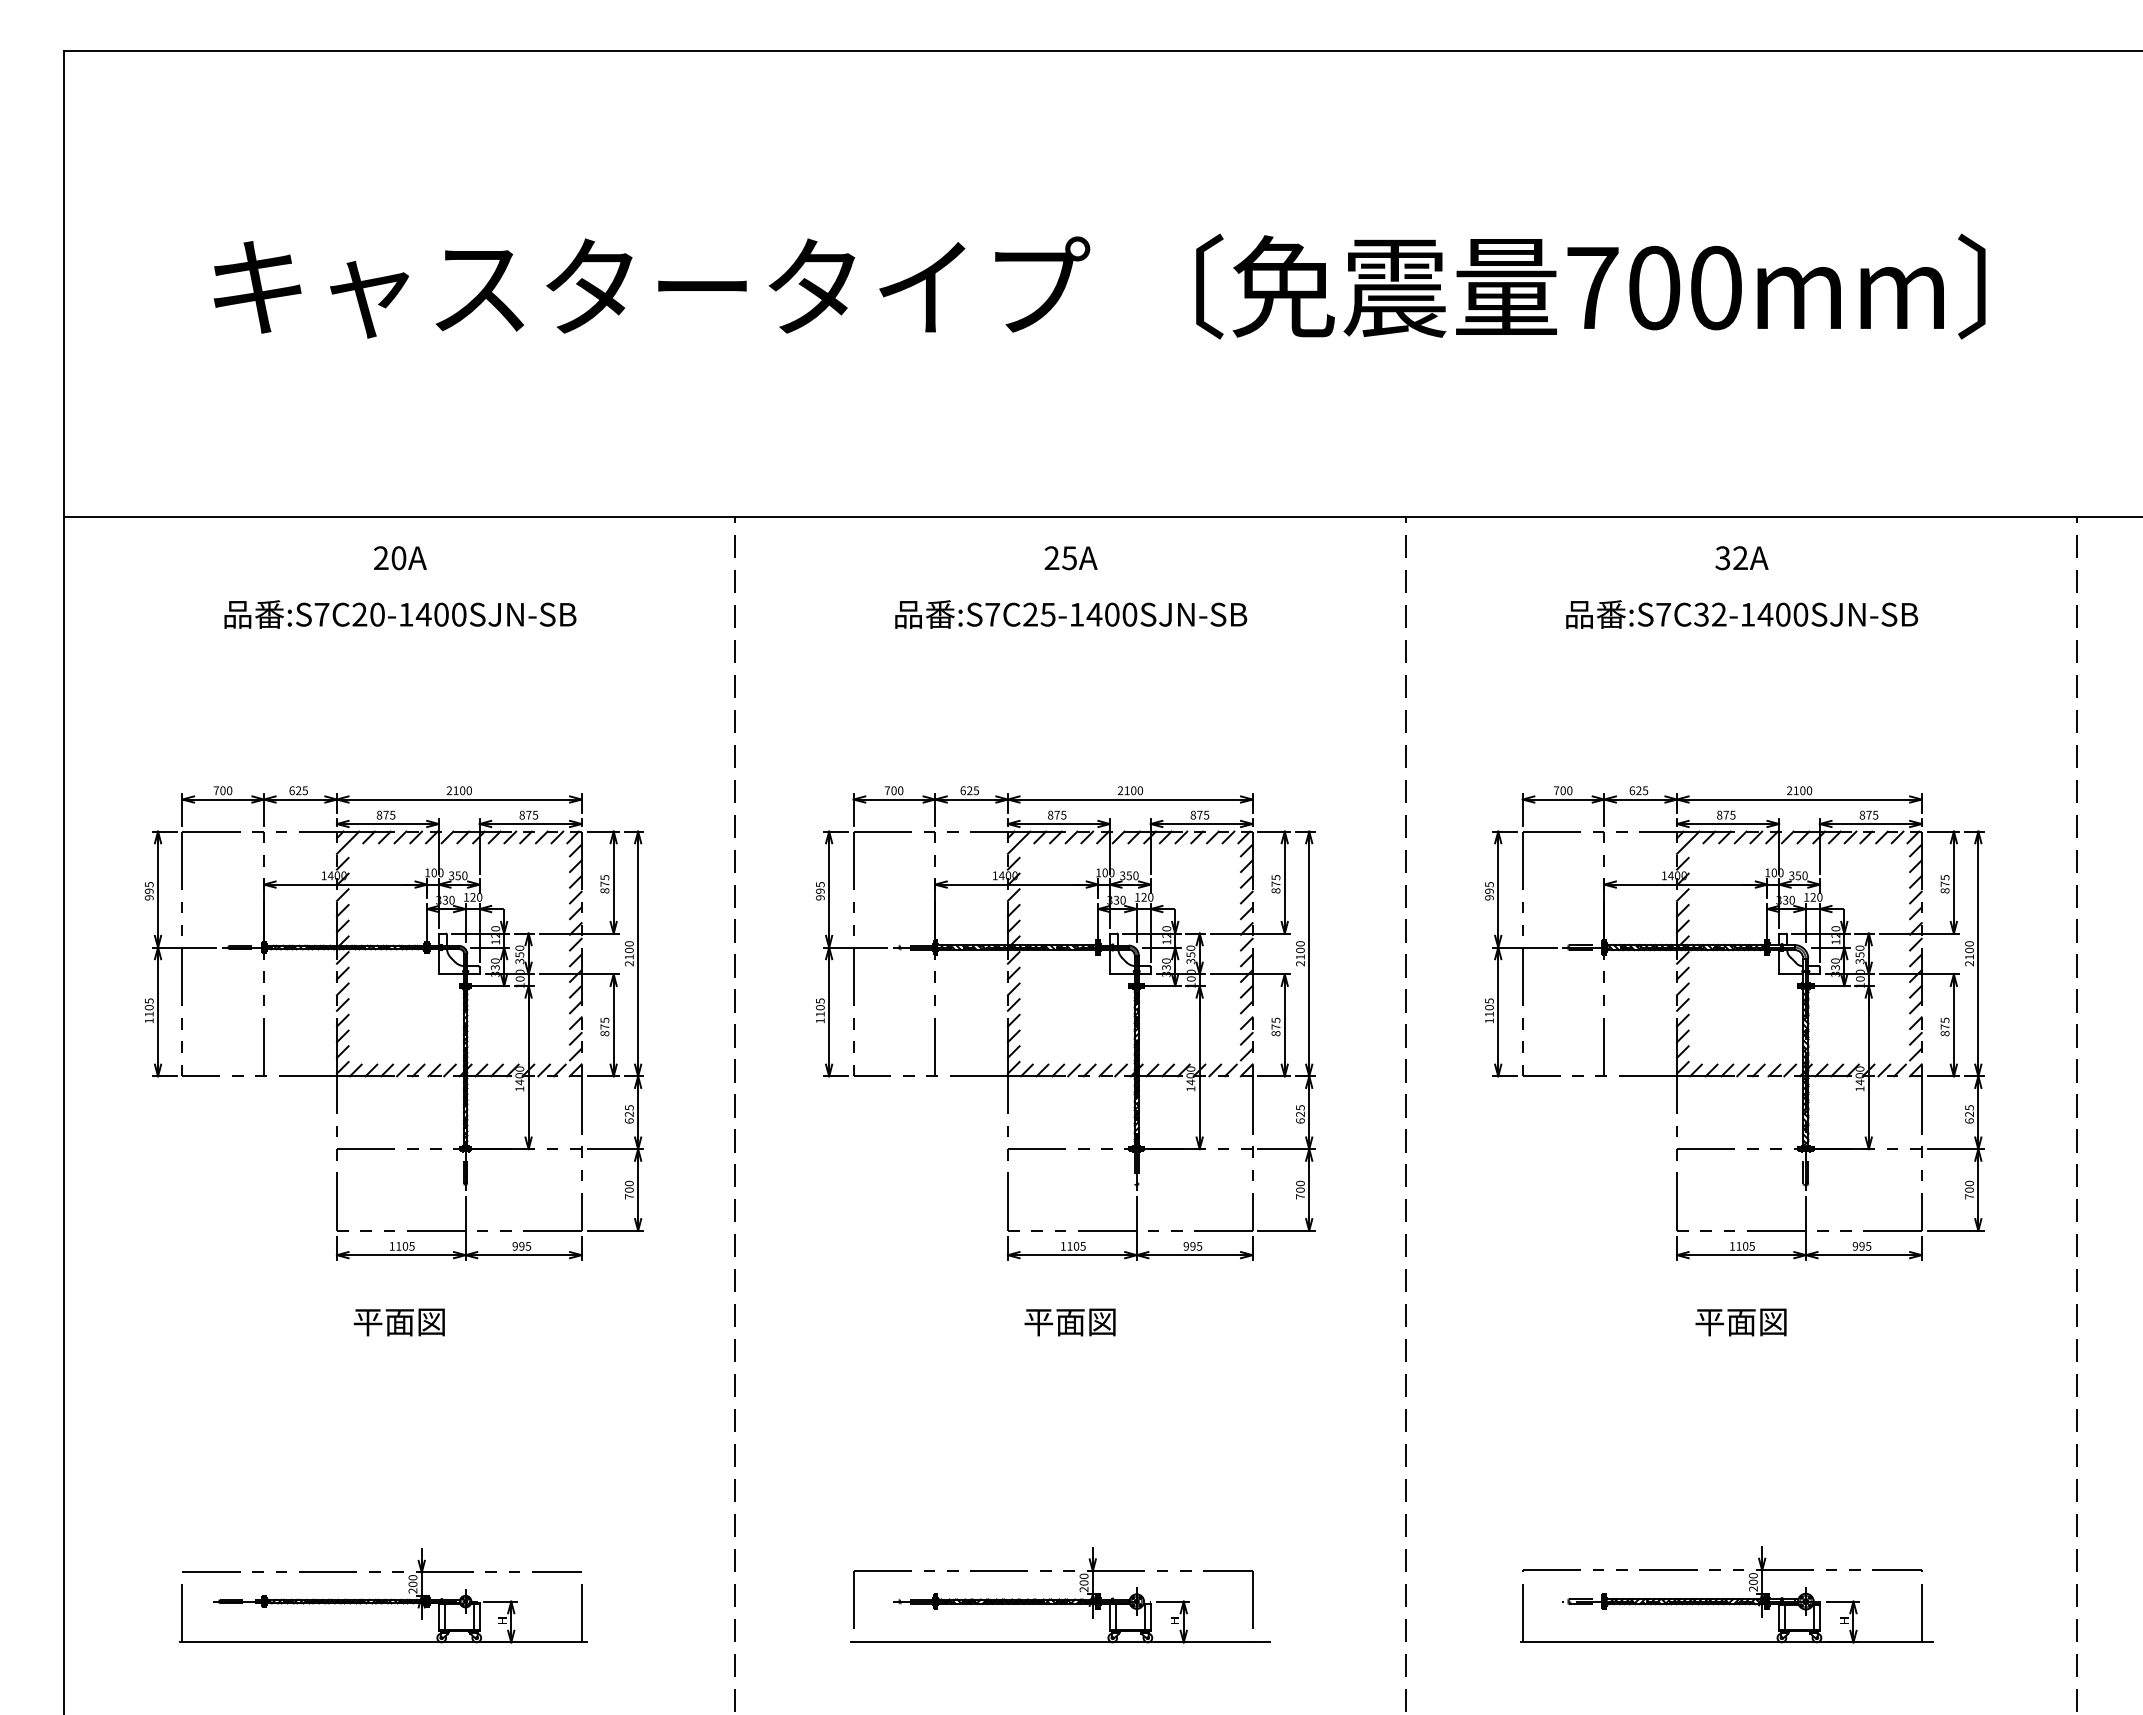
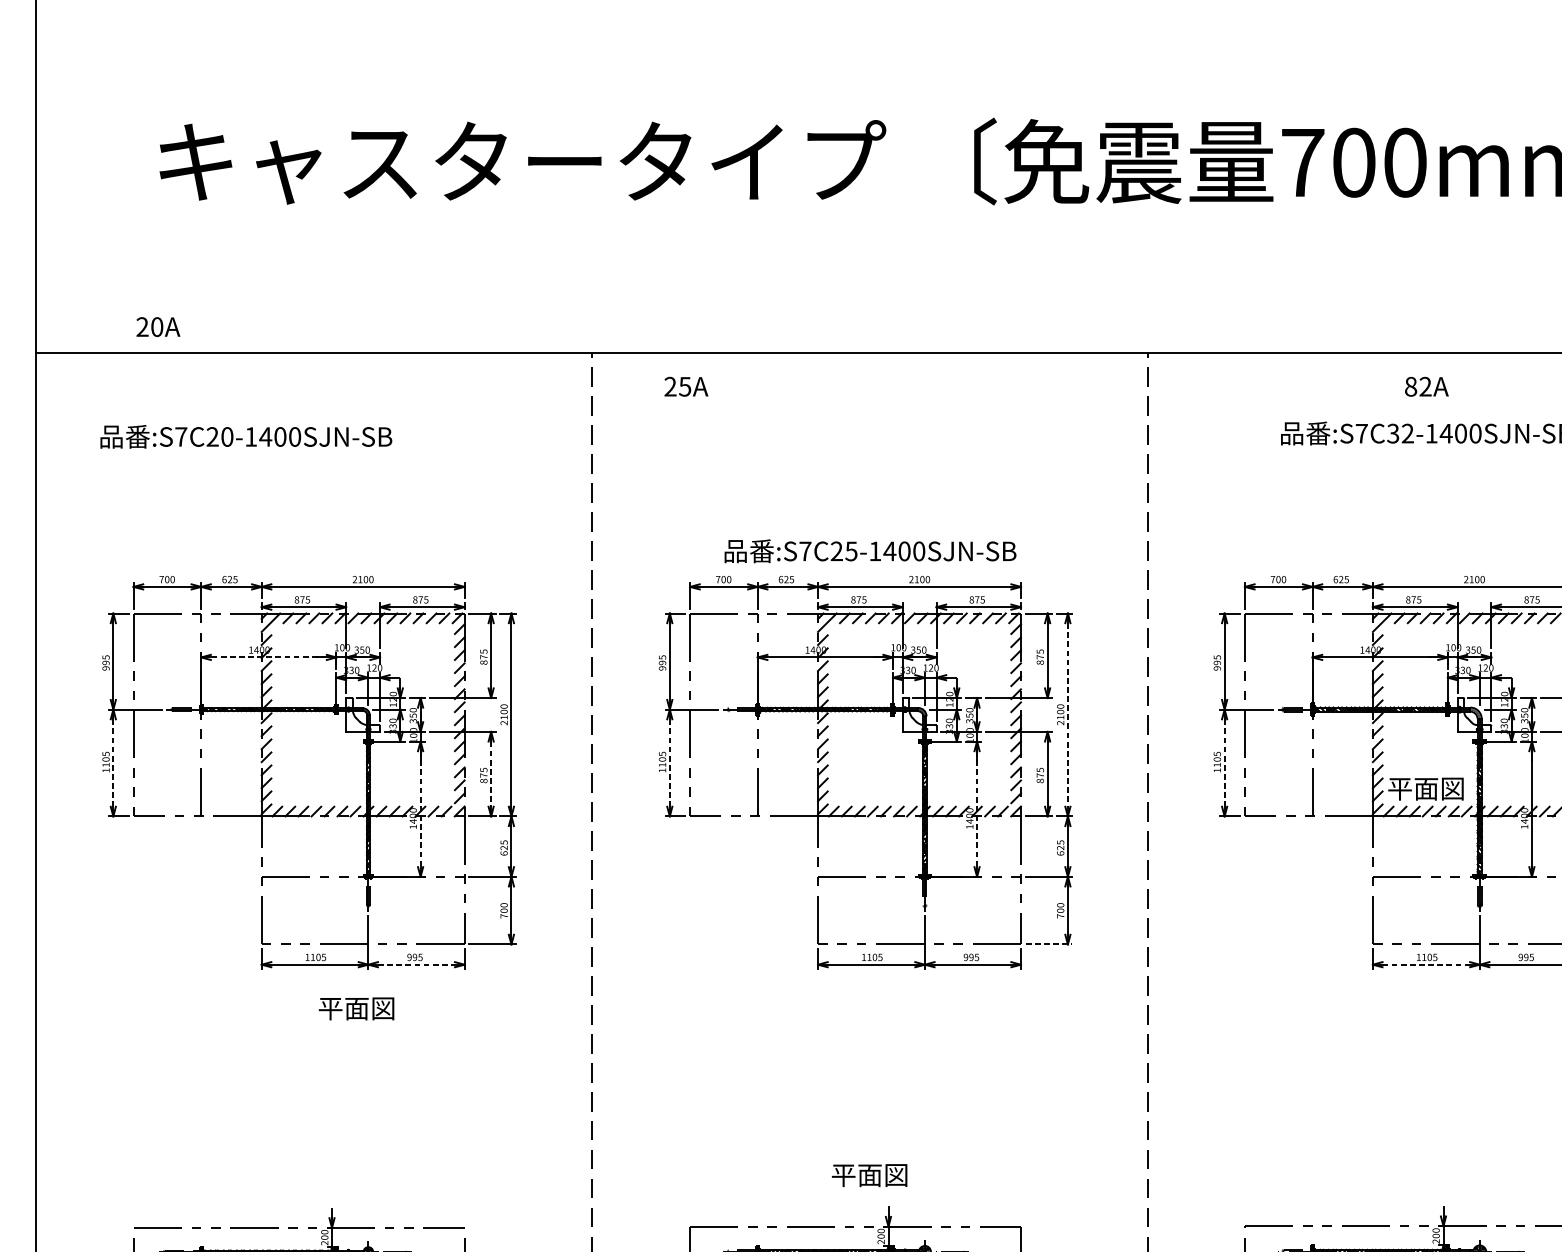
text: (400, 558) -> (158, 327), moved
text: (1070, 558) -> (685, 387), moved
text: (1722, 558) -> (1410, 387), 32A -> 82A
text: (400, 614) -> (246, 436), moved
text: (1071, 614) -> (870, 551), moved
line: (345, 884) -> (268, 657), solid -> dashed
line: (1309, 953) -> (1068, 714), solid -> dashed
line: (158, 1011) -> (113, 762), solid -> dashed
line: (829, 1011) -> (670, 762), solid -> dashed
line: (1498, 1011) -> (1224, 762), solid -> dashed
line: (613, 1025) -> (491, 774), solid -> dashed
line: (528, 1067) -> (420, 809), solid -> dashed
line: (1199, 1067) -> (976, 809), solid -> dashed
line: (1286, 1230) -> (1049, 944), solid -> dashed
line: (524, 1255) -> (417, 964), solid -> dashed
line: (1741, 1255) -> (1426, 964), solid -> dashed
text: (398, 1322) -> (355, 1008), moved
text: (1069, 1322) -> (869, 1175), moved
text: (1740, 1322) -> (1425, 789), moved

